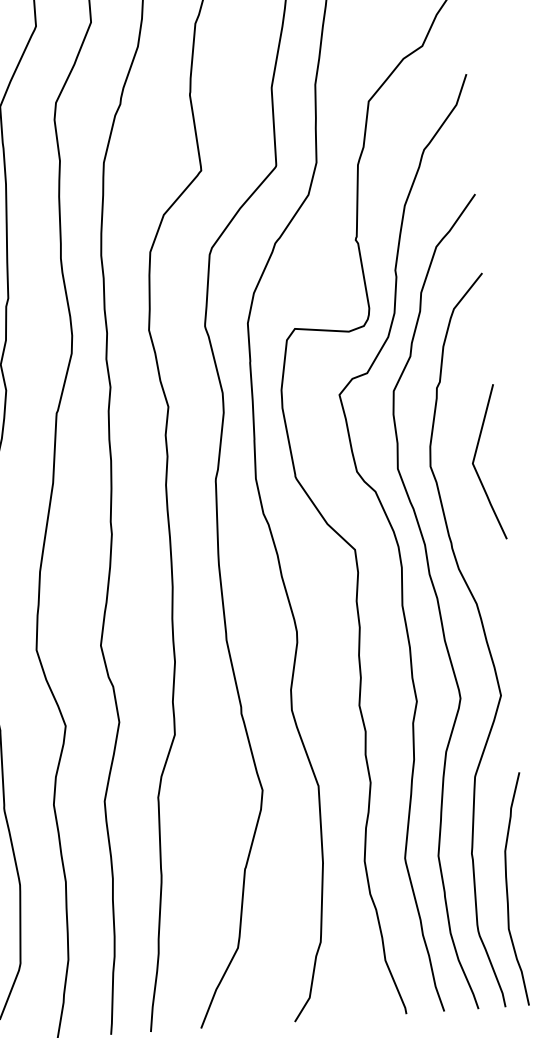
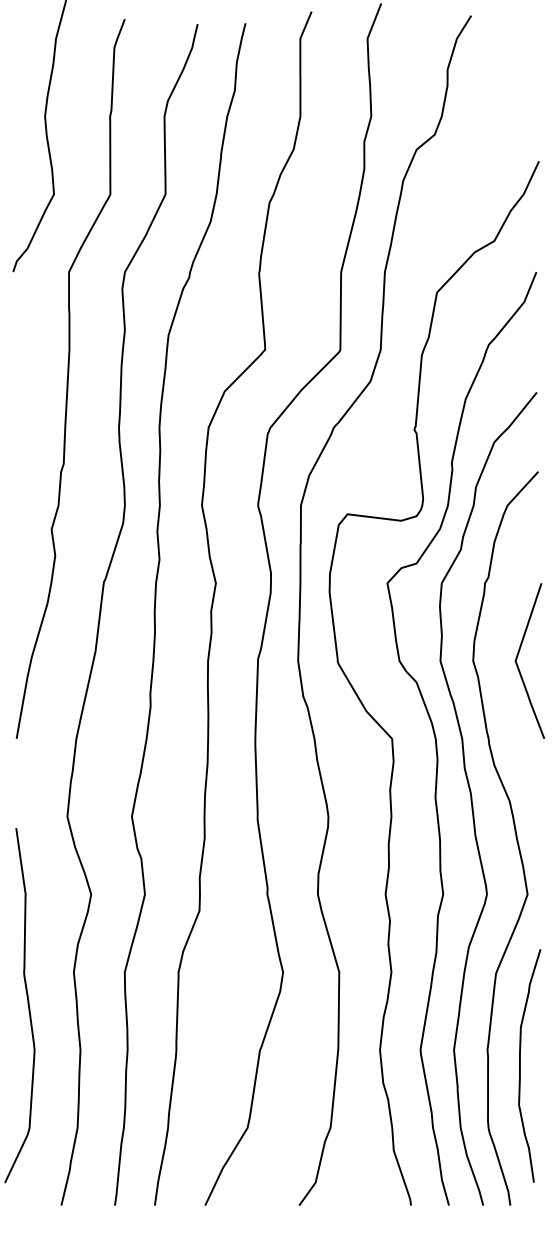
curve: (507, 889) -> (520, 1065), moved

